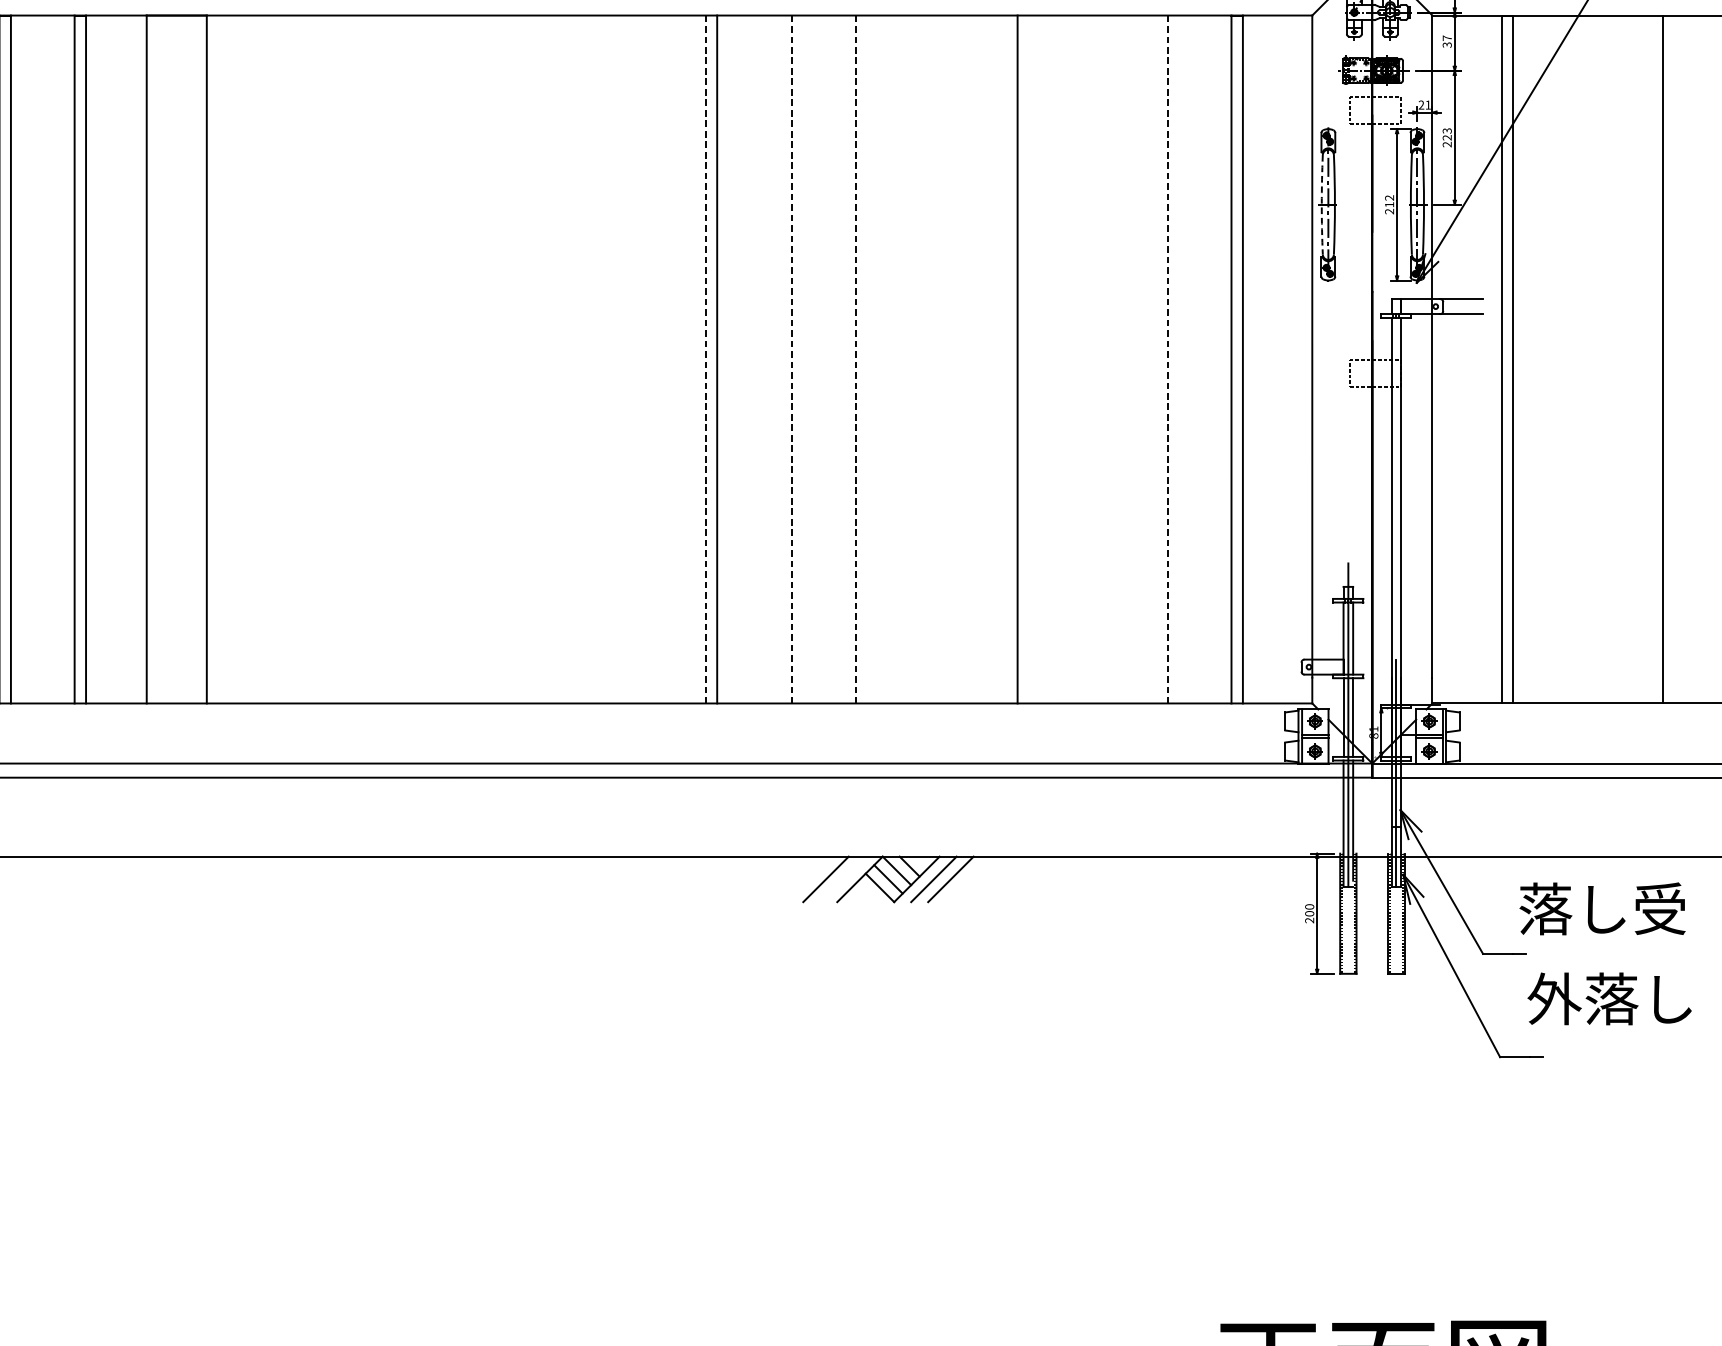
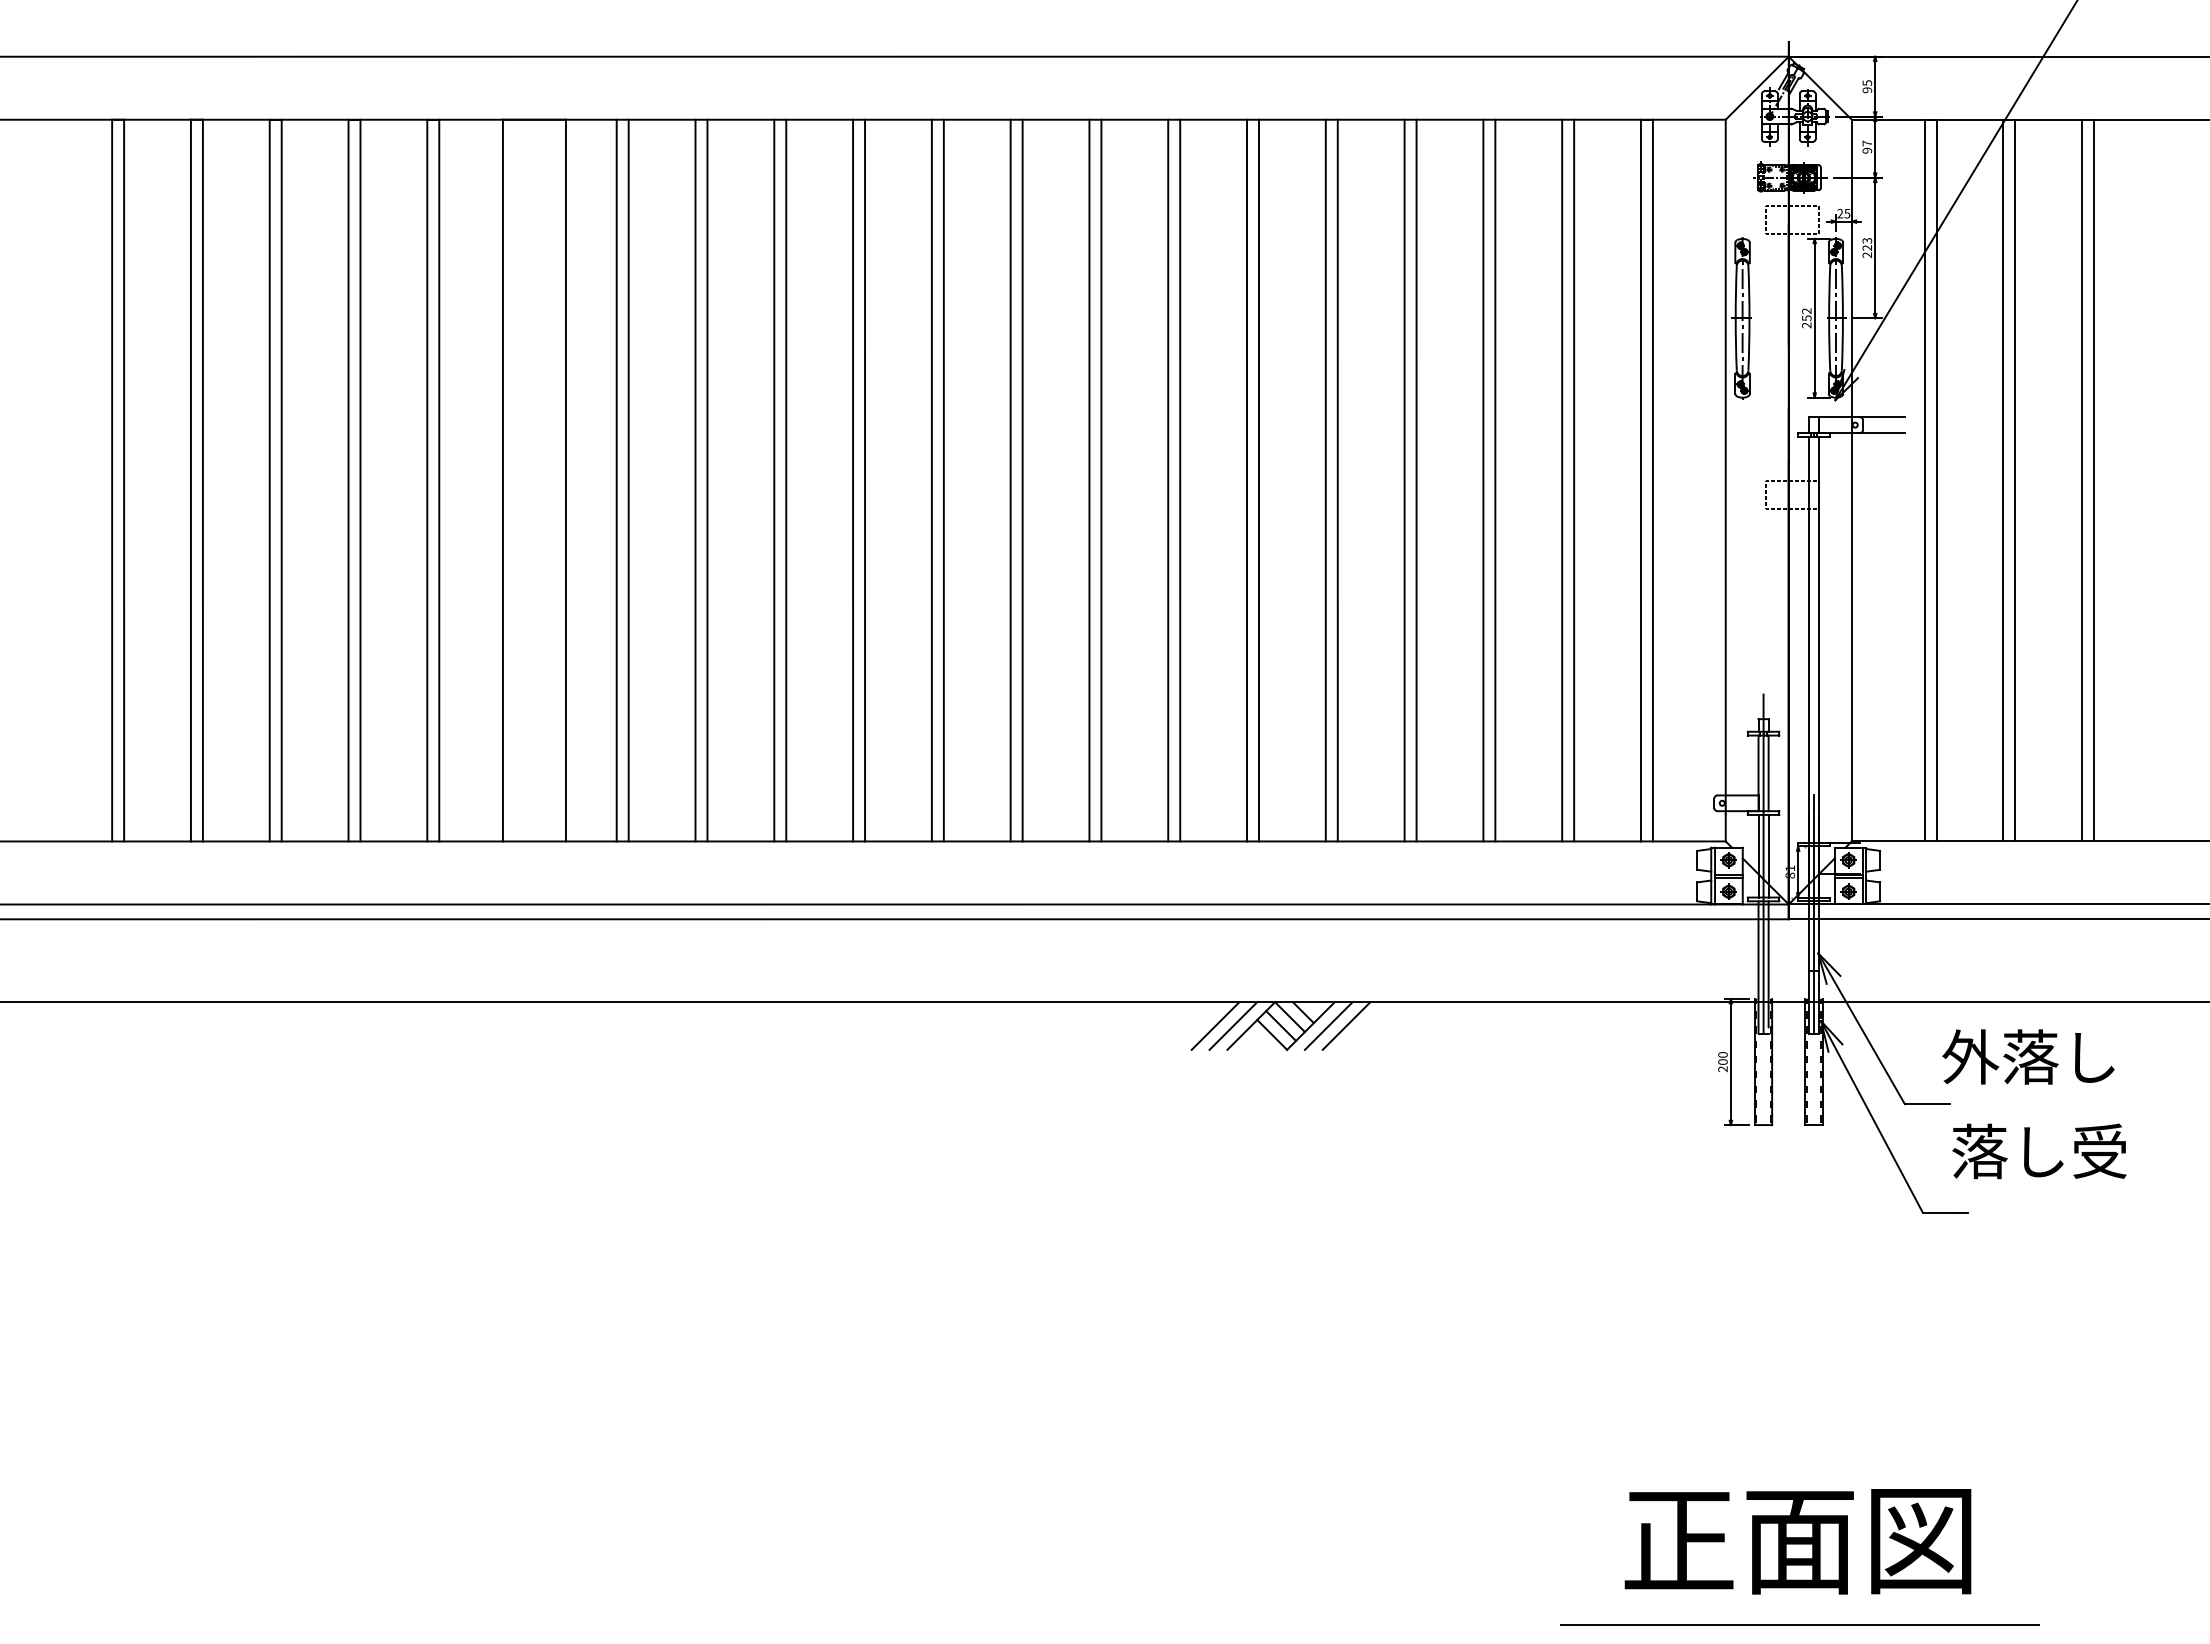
text: (1447, 44) -> (1867, 150), 37 -> 97
text: (1428, 104) -> (1847, 213), 21 -> 25
arc: (1321, 204) -> (1735, 318), dashed -> solid
text: (1389, 204) -> (1806, 318), 212 -> 252
line: (254, 359) -> (616, 480), added
line: (266, 359) -> (628, 480), added
line: (330, 359) -> (695, 480), added
line: (341, 359) -> (707, 480), added
line: (405, 359) -> (774, 480), added
line: (417, 359) -> (786, 480), added
line: (480, 359) -> (853, 480), added
line: (492, 359) -> (865, 480), added
line: (555, 359) -> (931, 480), added
line: (566, 359) -> (943, 480), added
line: (630, 359) -> (1010, 480), added
line: (641, 359) -> (1022, 480), added
line: (705, 359) -> (1089, 480), dashed -> solid
line: (781, 359) -> (1168, 480), added
line: (792, 359) -> (1180, 480), dashed -> solid
line: (856, 359) -> (1247, 480), dashed -> solid
line: (866, 359) -> (1258, 480), added
line: (930, 359) -> (1325, 480), added
line: (942, 359) -> (1337, 480), added
line: (1006, 359) -> (1404, 480), added
line: (1081, 359) -> (1483, 480), added
line: (1092, 359) -> (1495, 480), added
line: (1156, 359) -> (1562, 480), added
line: (1168, 359) -> (1574, 480), dashed -> solid
line: (1577, 359) -> (2003, 480), added
line: (1588, 359) -> (2015, 480), added
line: (1652, 359) -> (2082, 480), added
line: (843, 878) -> (1233, 1025), added
text: (1601, 908) -> (2029, 1056), 落し受 -> 外落し
text: (1610, 999) -> (2038, 1151), 外落し -> 落し受

